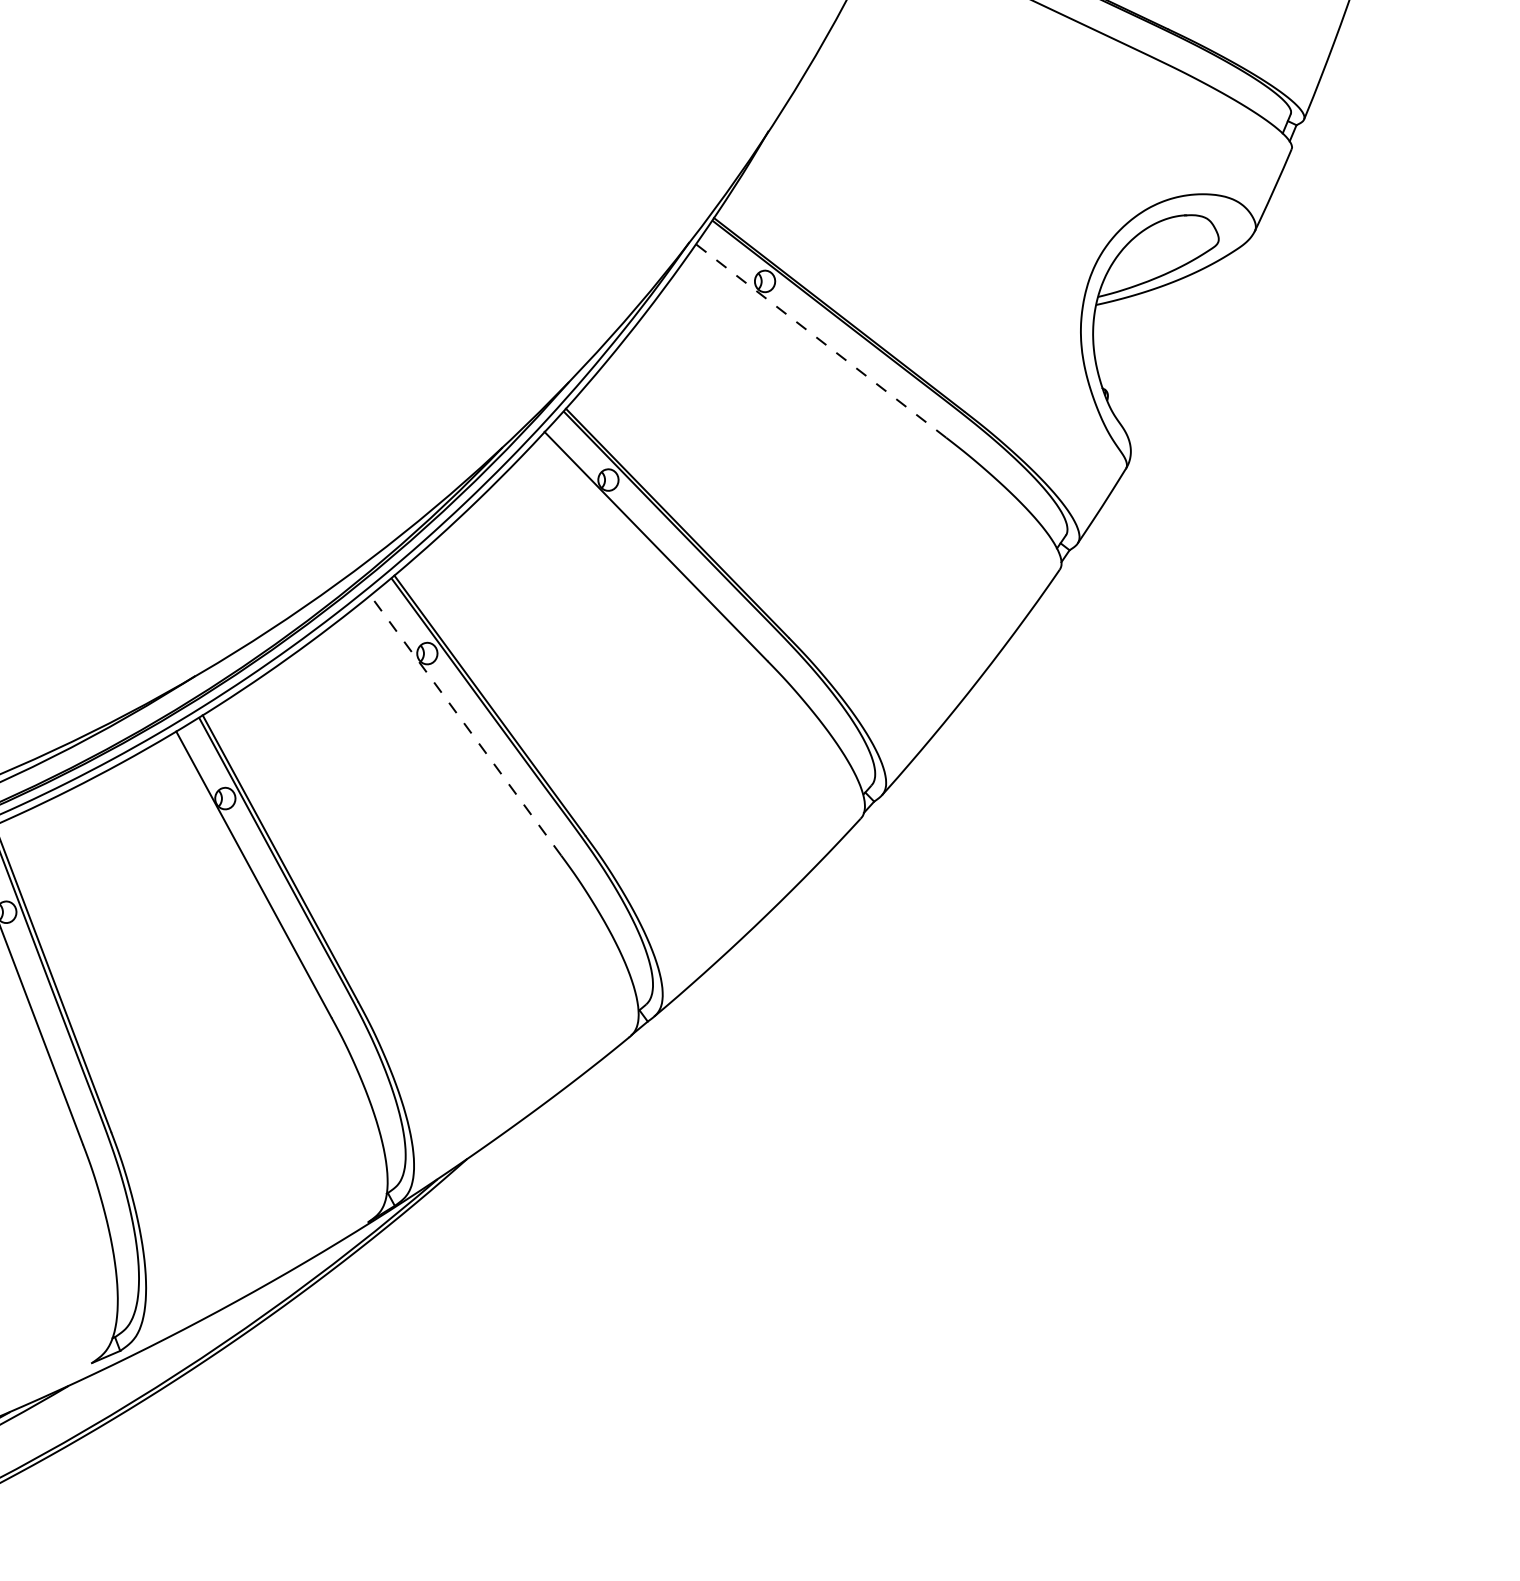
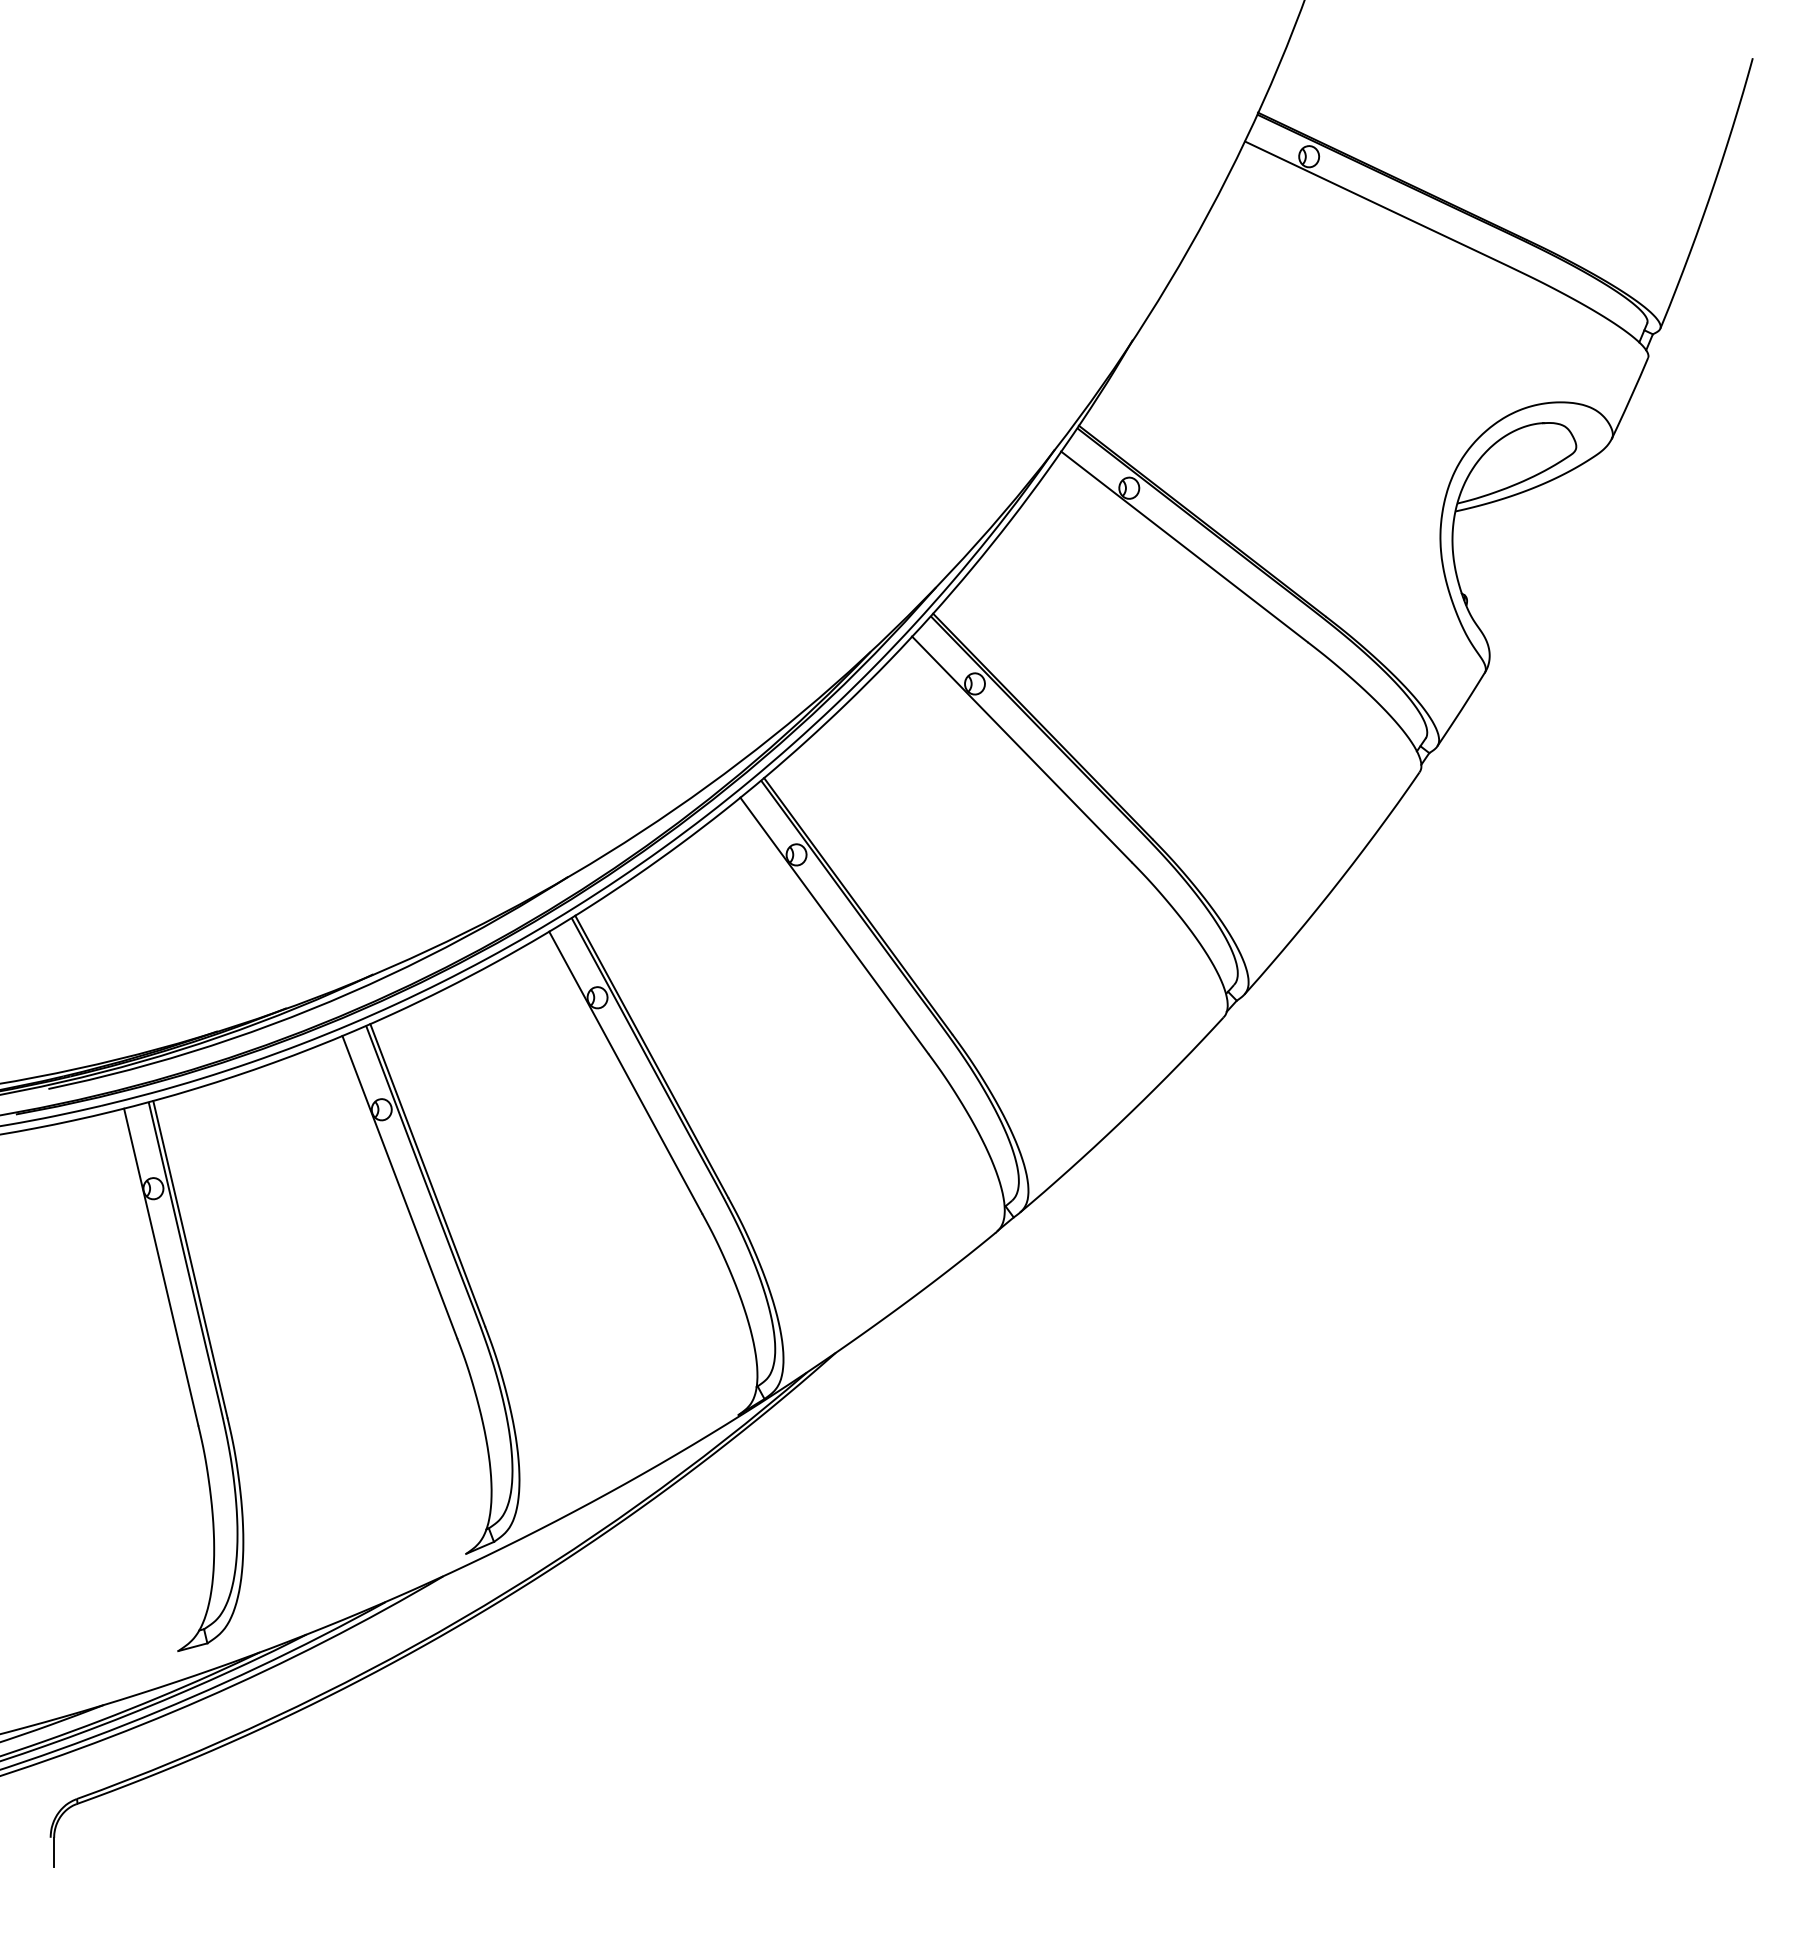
line: (821, 340) -> (1184, 546), dashed -> solid
line: (465, 725) -> (834, 925), dashed -> solid

